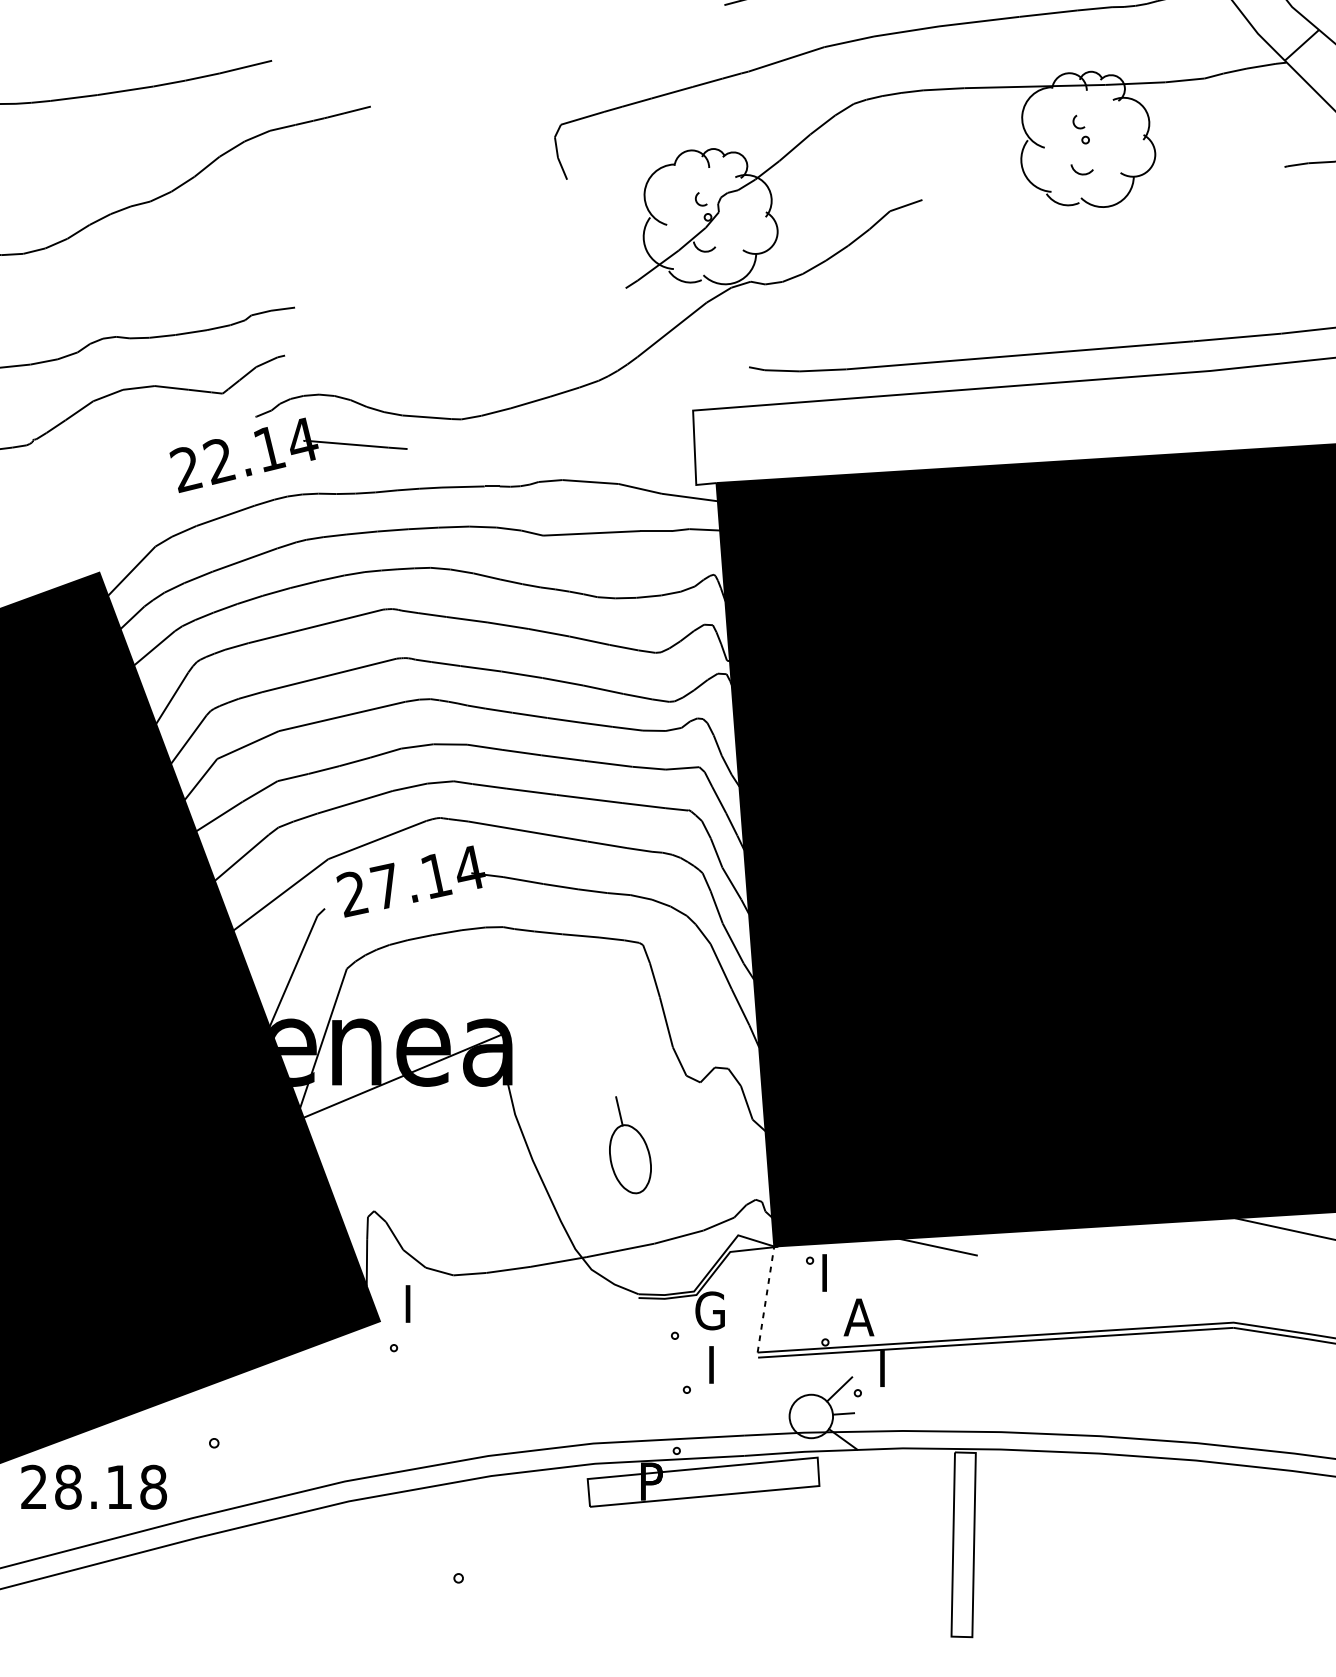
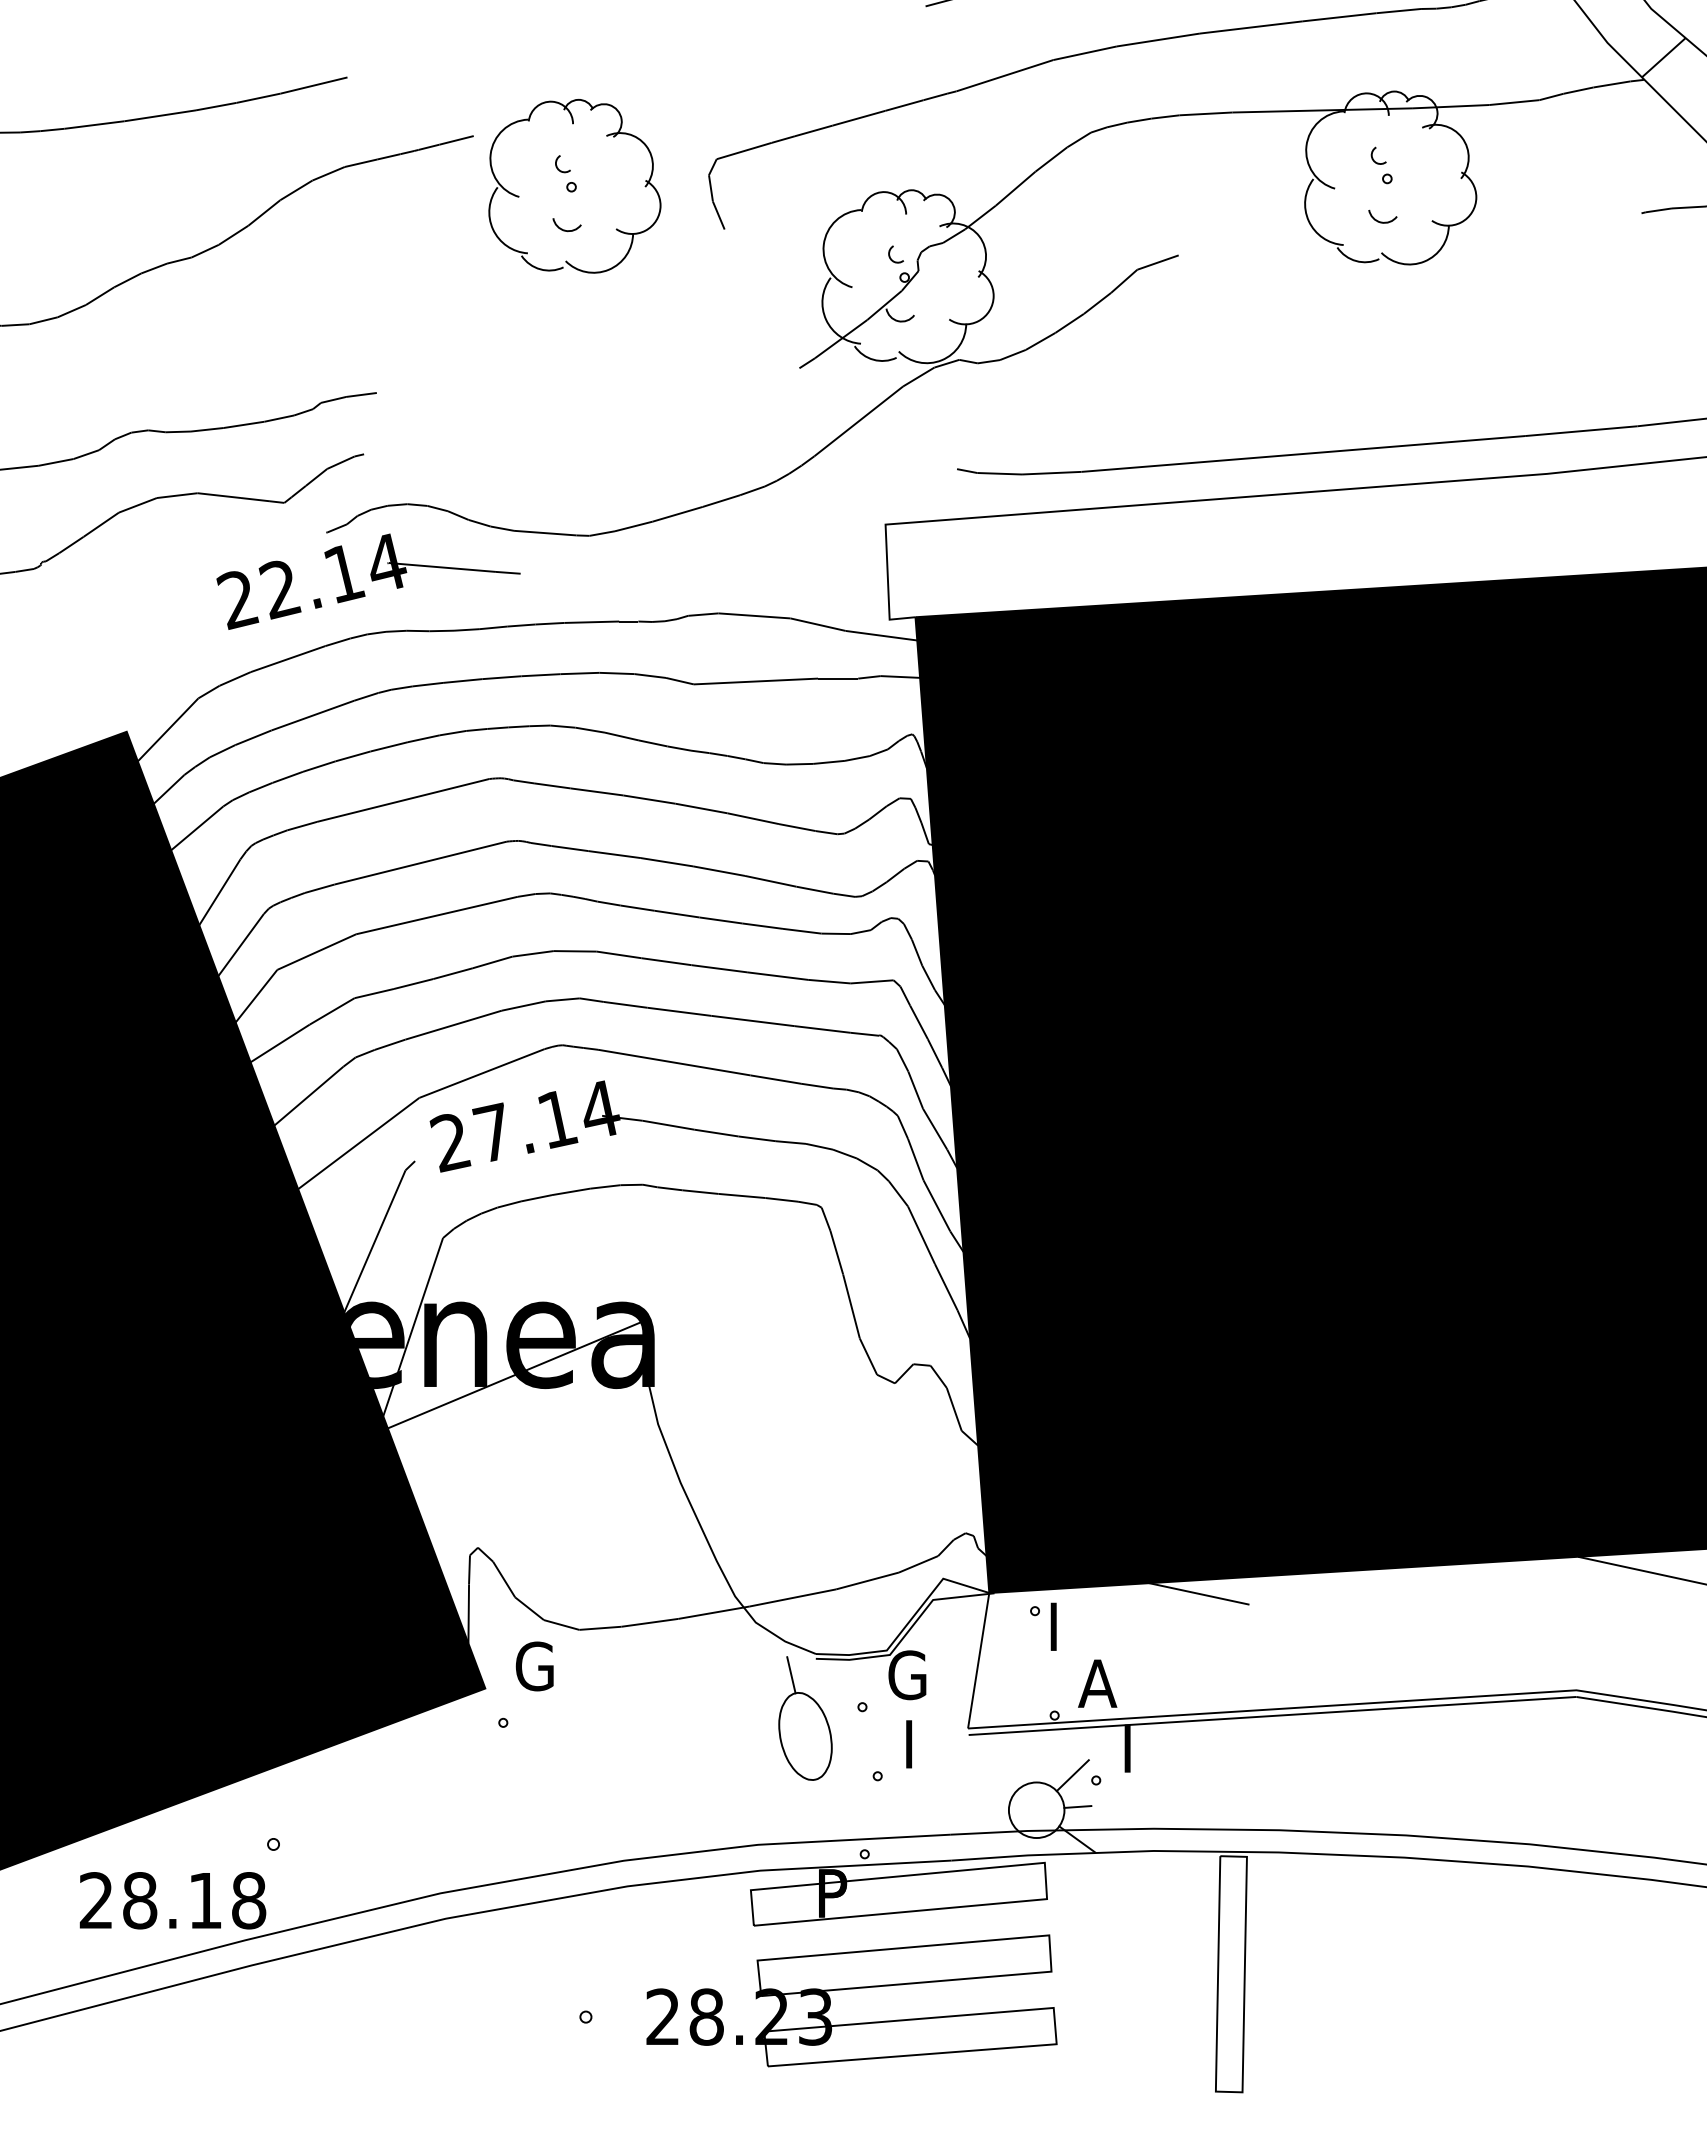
part: (449, 146) -> (574, 186), added
part: (630, 1145) -> (805, 1718), moved
line: (765, 1299) -> (978, 1660), dashed -> solid
text: (418, 1304) -> (534, 1666), I -> G
text: (93, 1487) -> (172, 1900), moved
part: (666, 1556) -> (851, 1989), added

